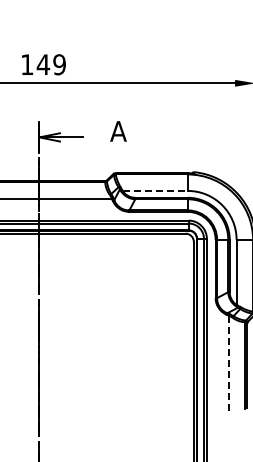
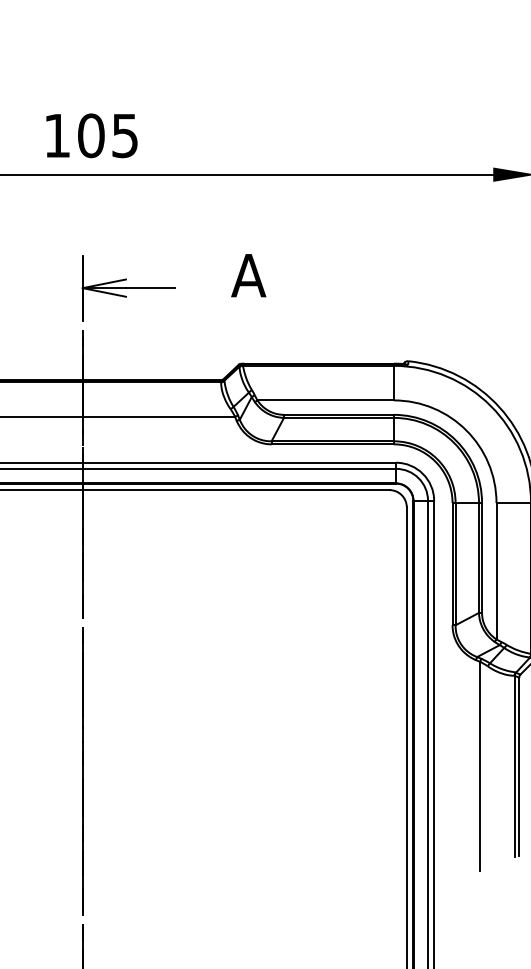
text: (50, 64) -> (106, 135), 149 -> 105
line: (155, 190) -> (326, 399), dashed -> solid
line: (228, 365) -> (479, 766), dashed -> solid

